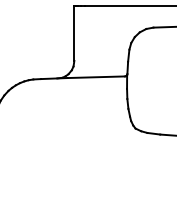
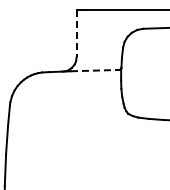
line: (74, 34) -> (76, 34), solid -> dashed
line: (96, 77) -> (95, 70), solid -> dashed

